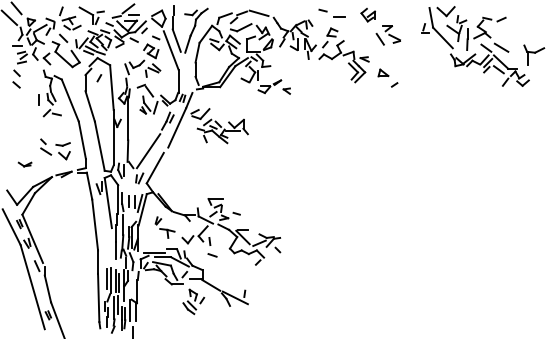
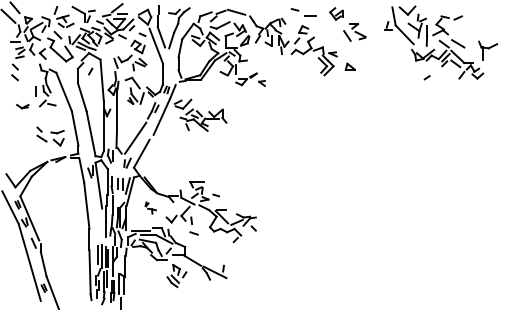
line: (394, 84) -> (427, 77), moved
part: (24, 164) -> (22, 106), moved
part: (164, 227) -> (150, 208), size x0.6

